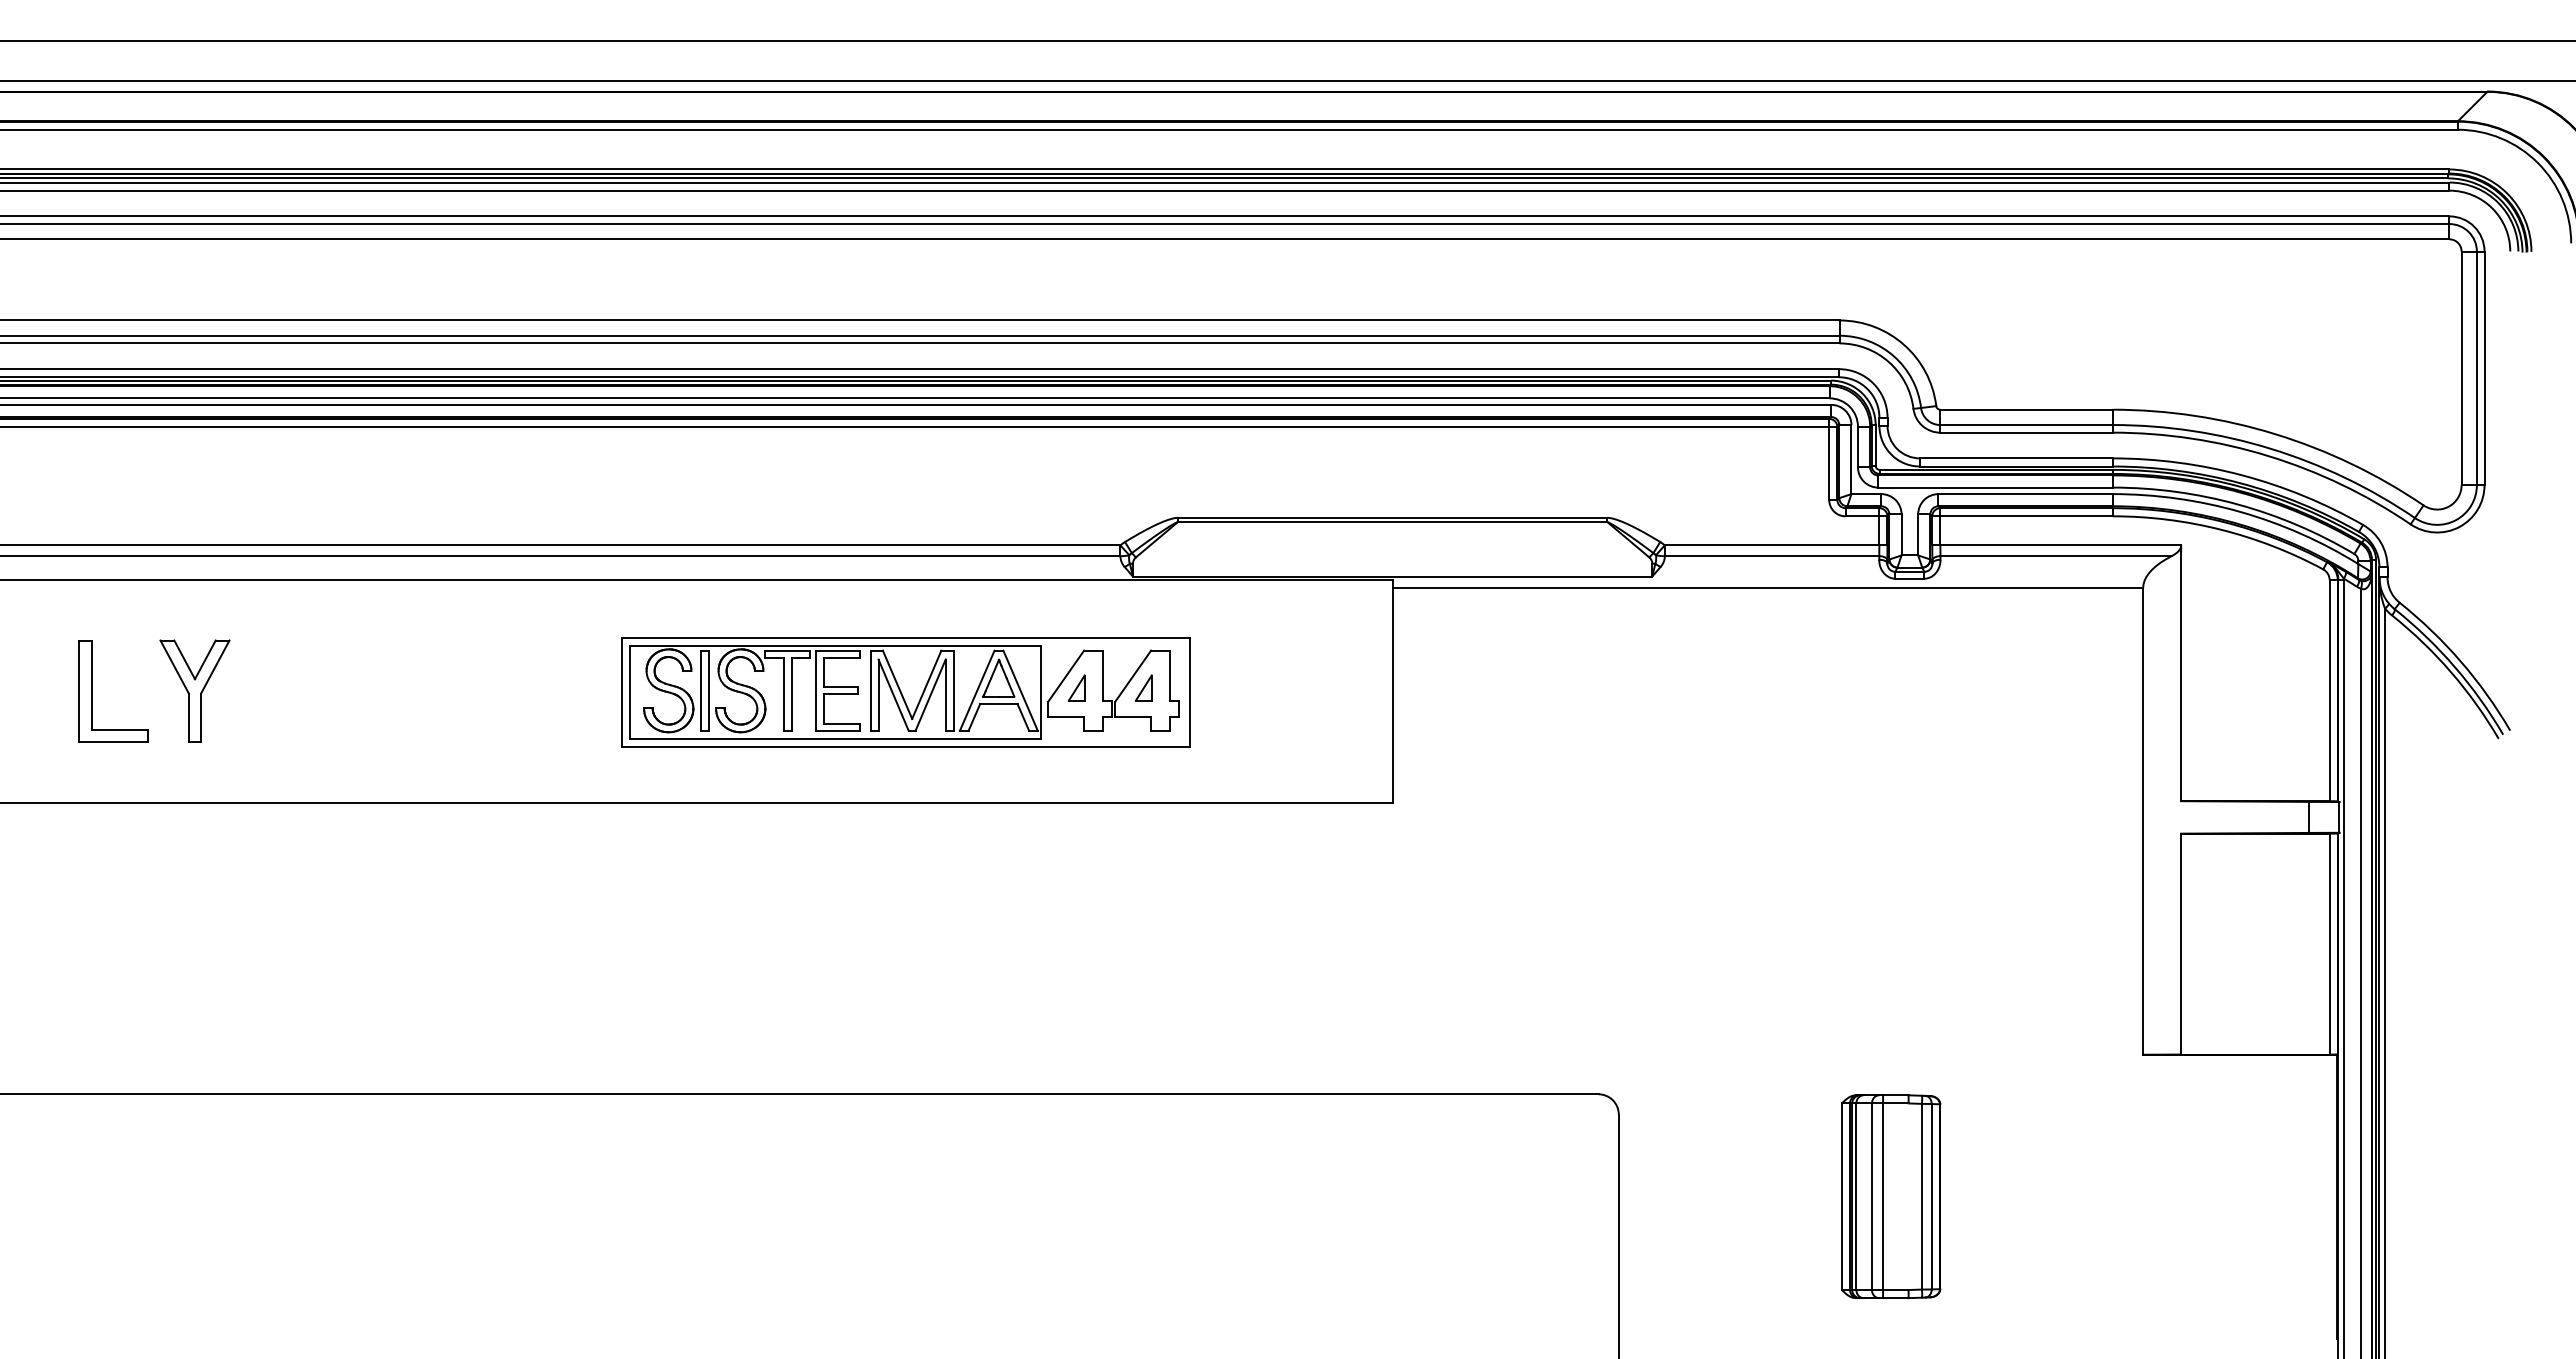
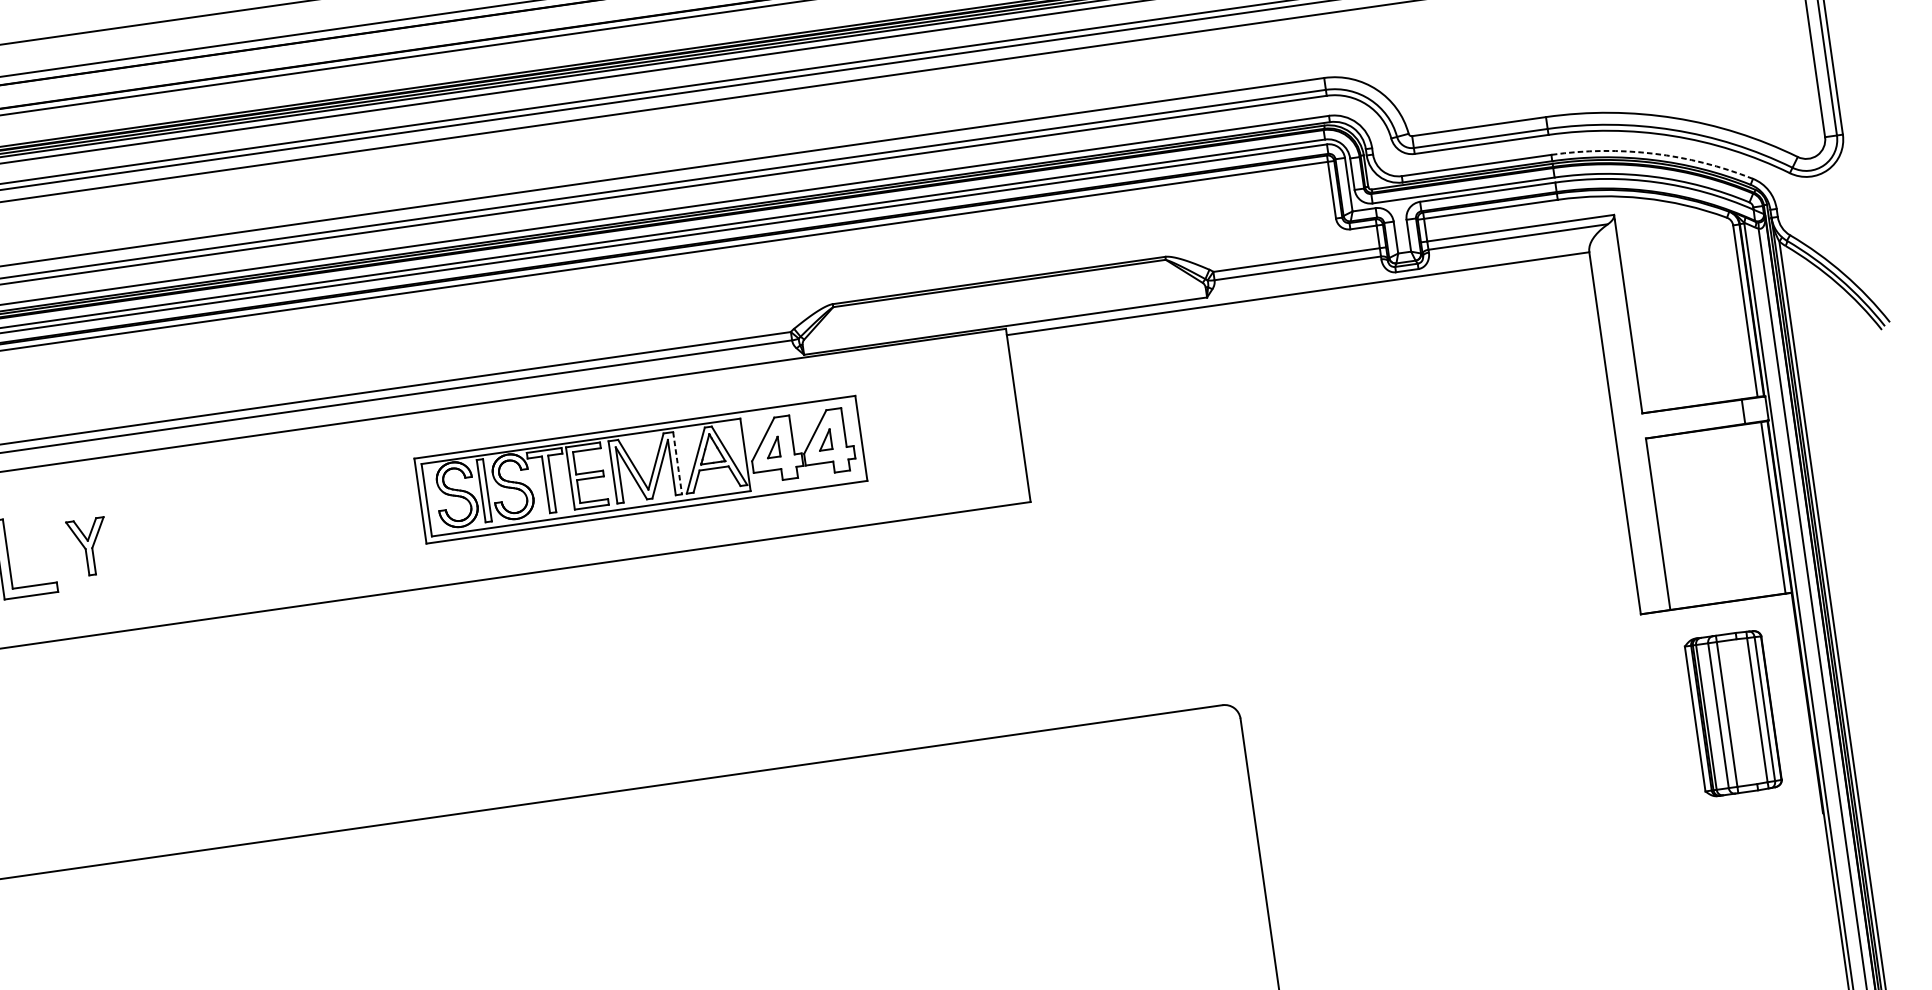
arc: (2242, 475) -> (1653, 153), solid -> dashed
part: (194, 690) -> (88, 546), size x0.7
line: (953, 691) -> (677, 463), solid -> dashed
part: (1891, 1196) -> (1733, 713), moved

